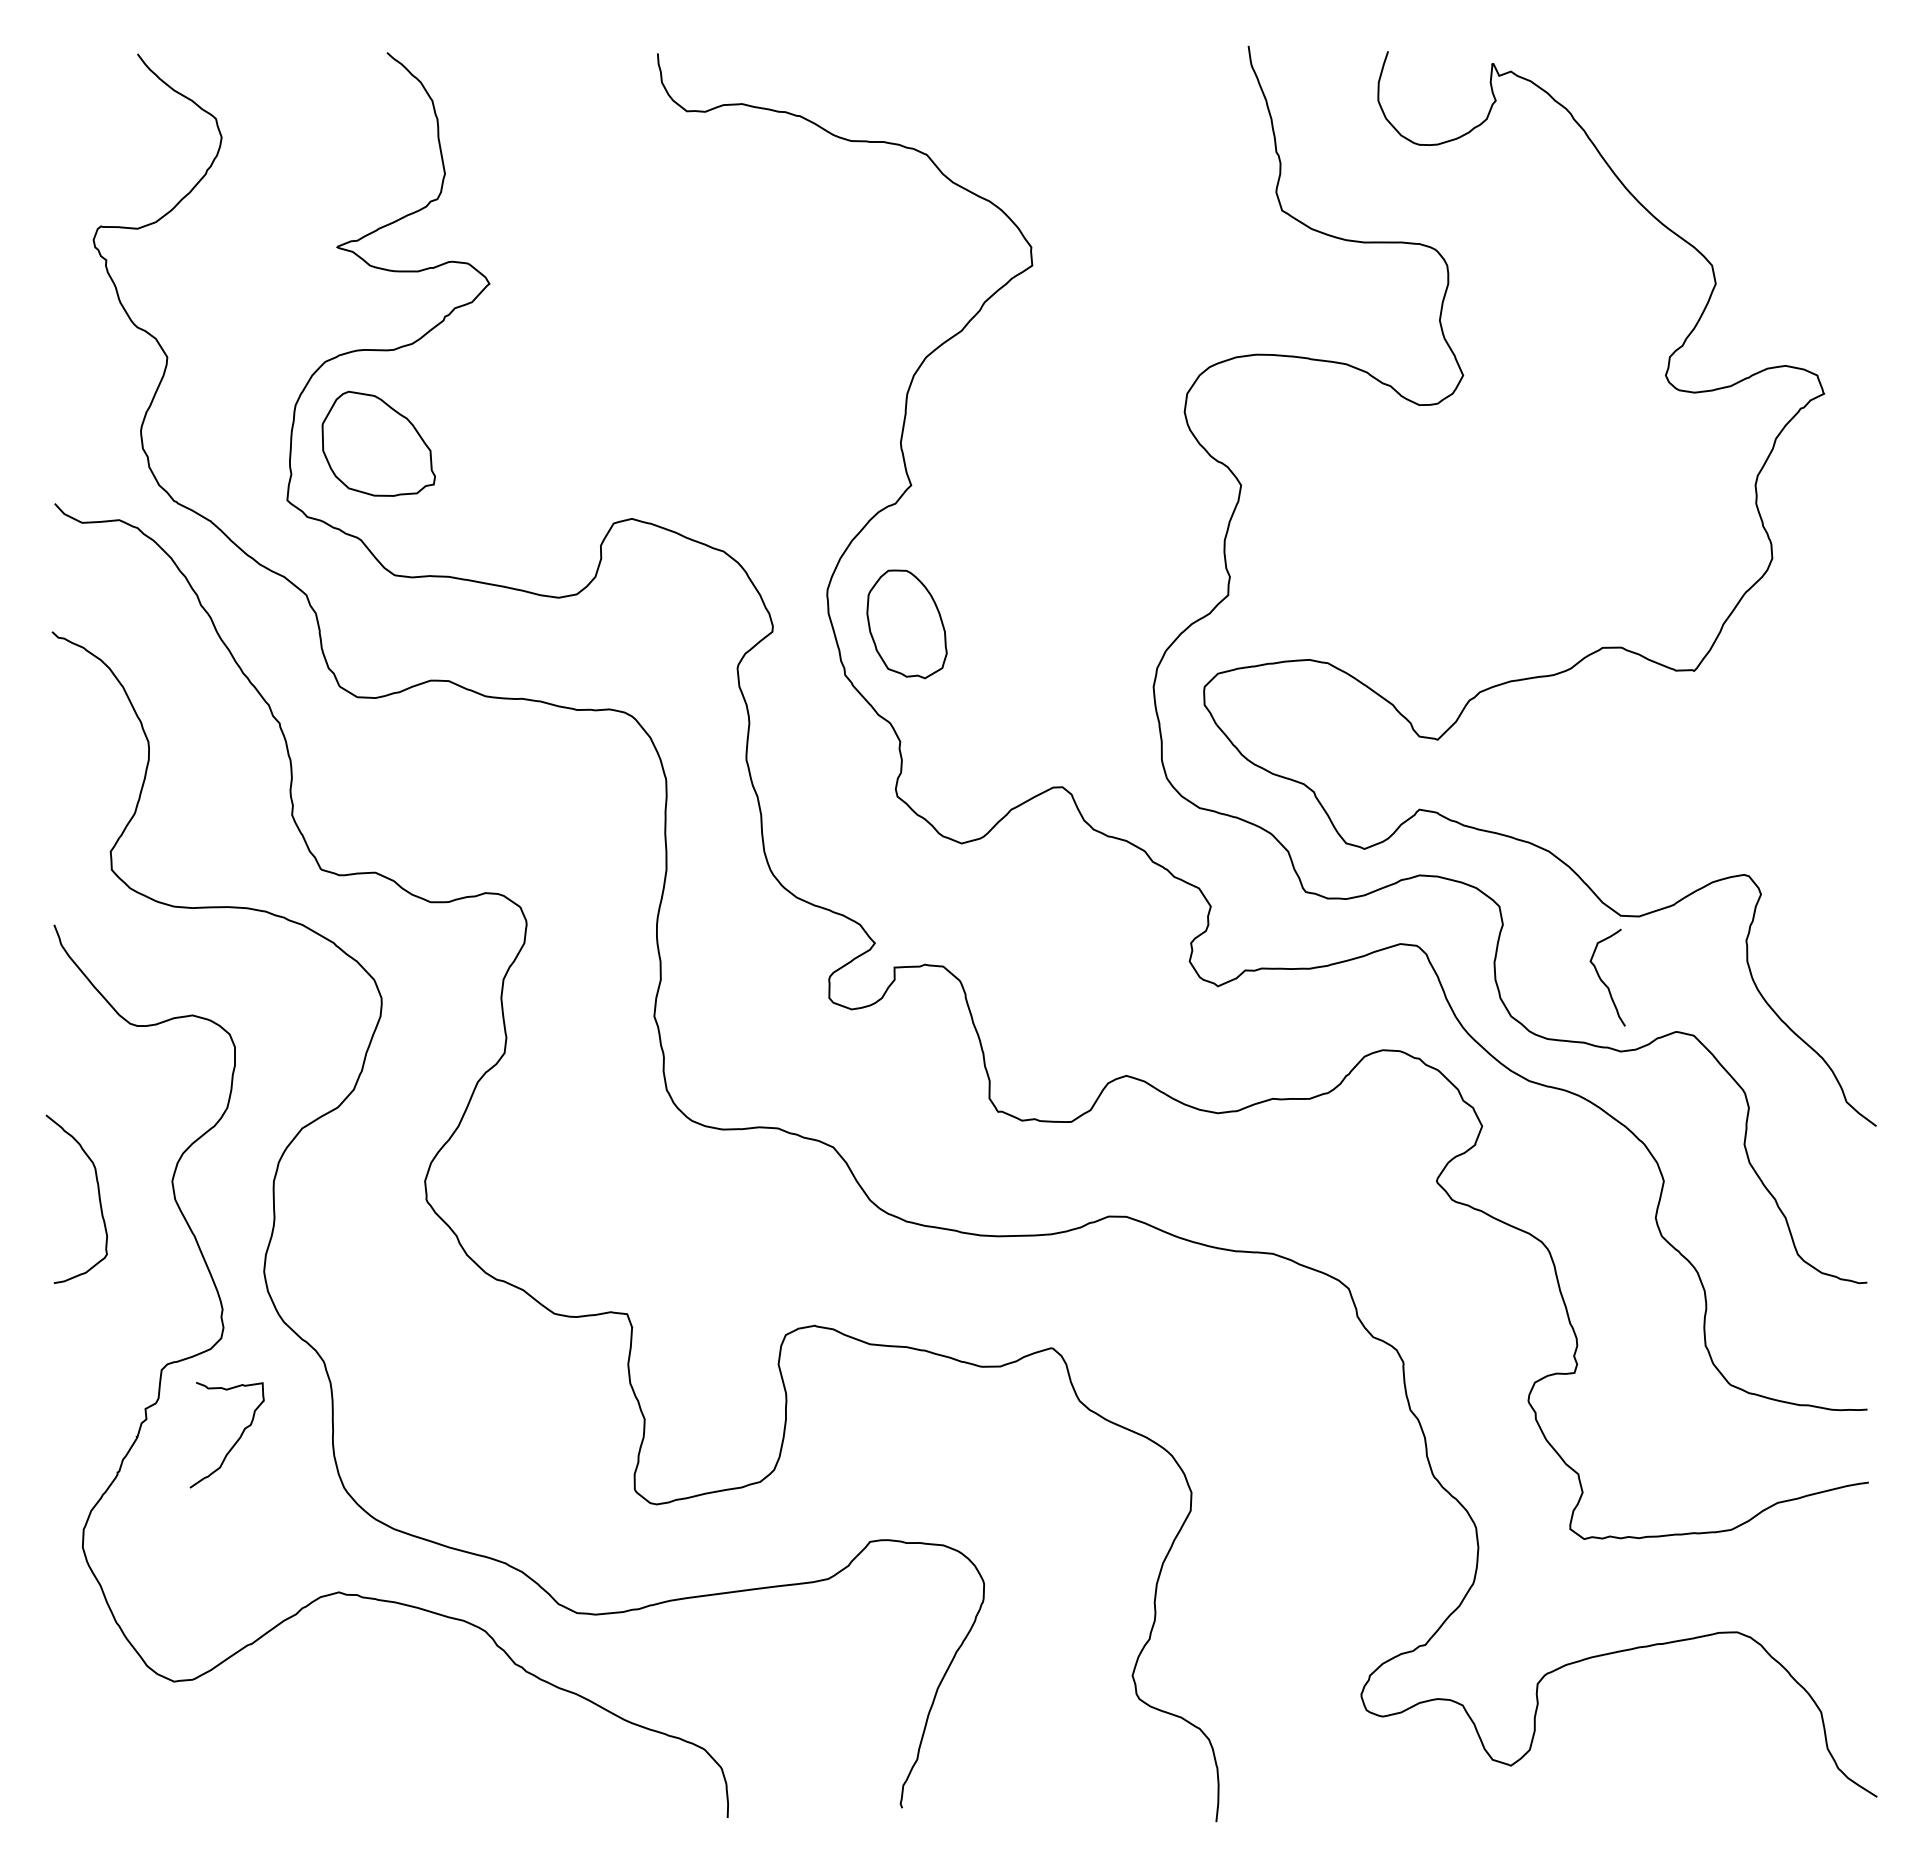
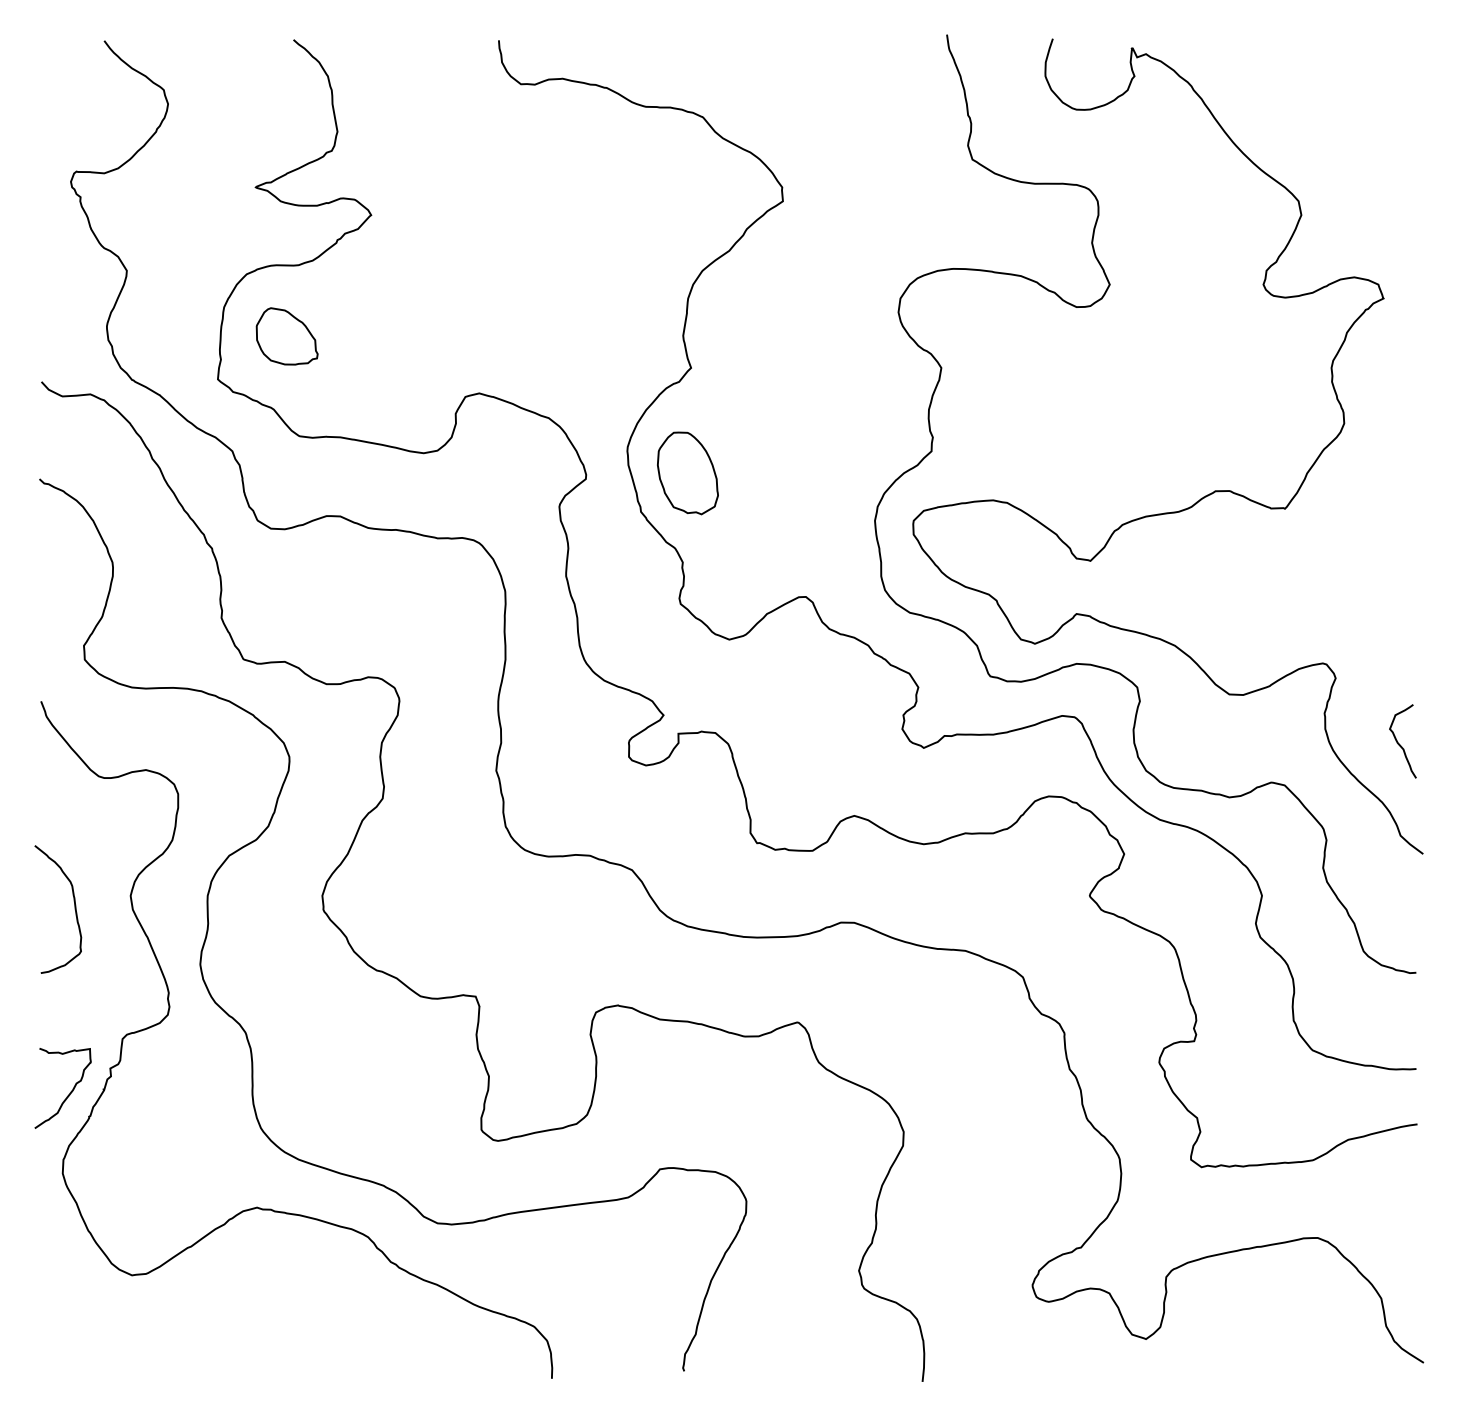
part: (378, 443) -> (287, 336), size x0.71
curve: (1603, 981) -> (1399, 744), moved
curve: (236, 1440) -> (70, 1092), moved

